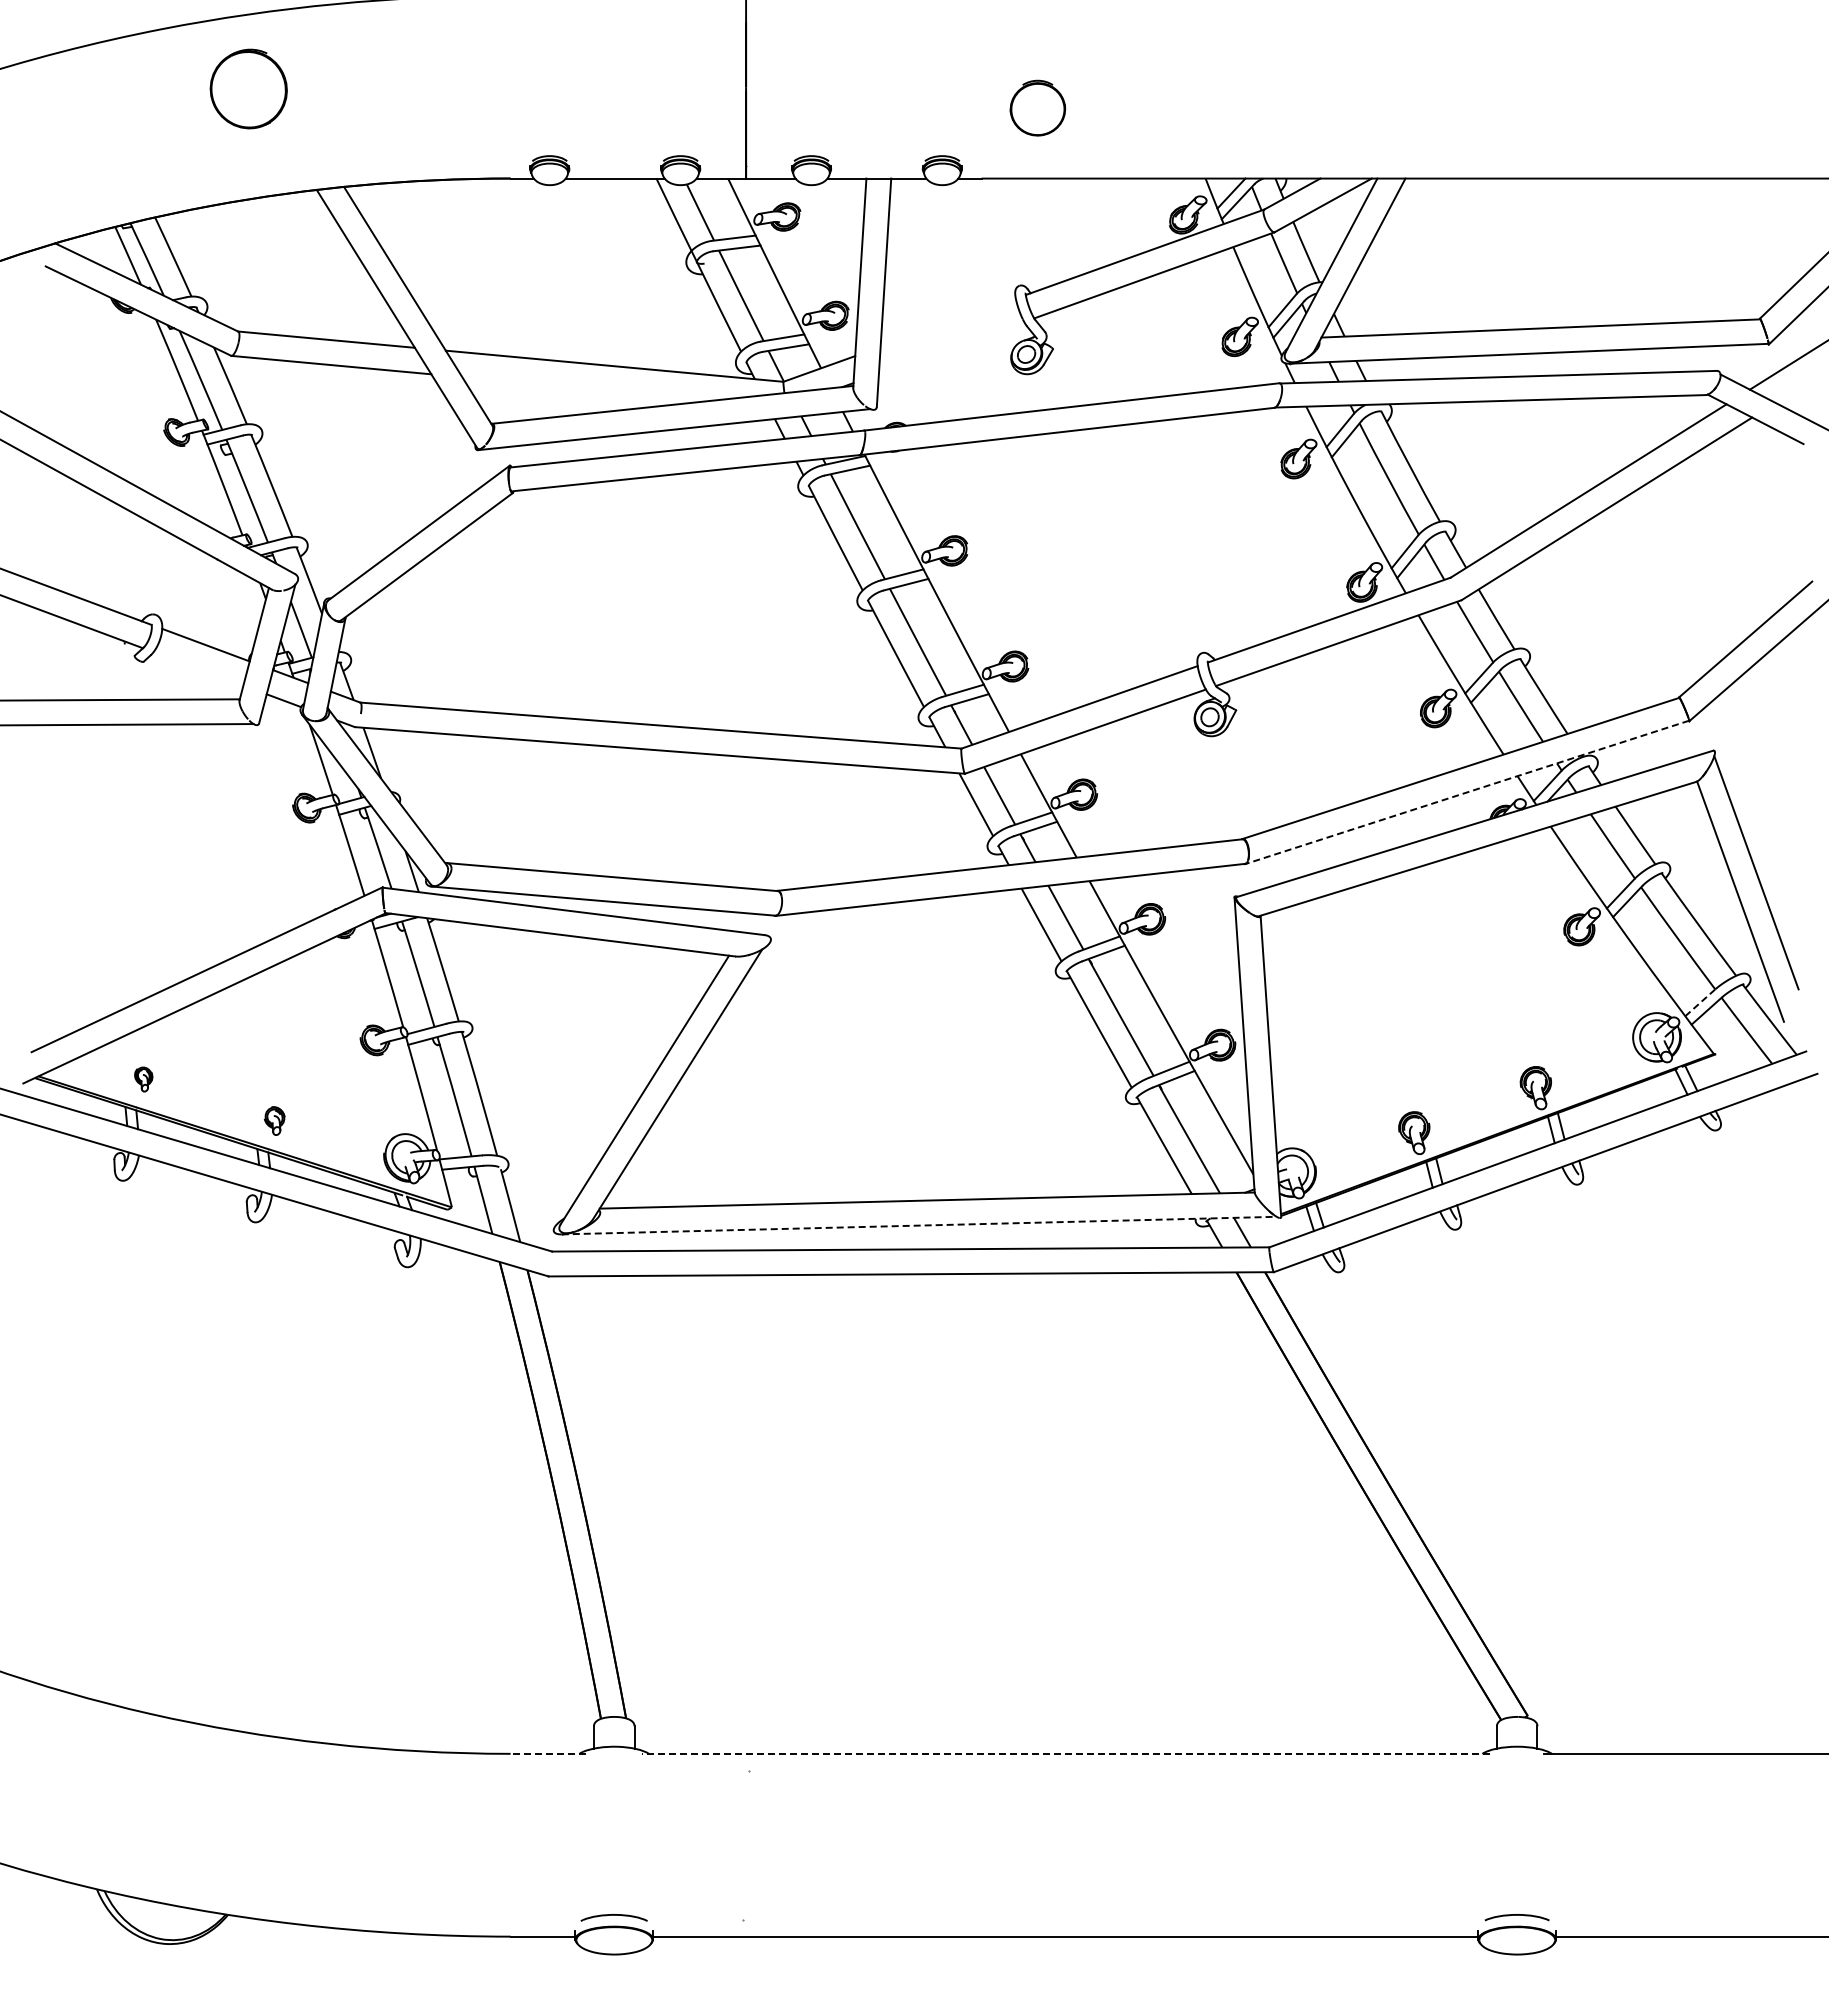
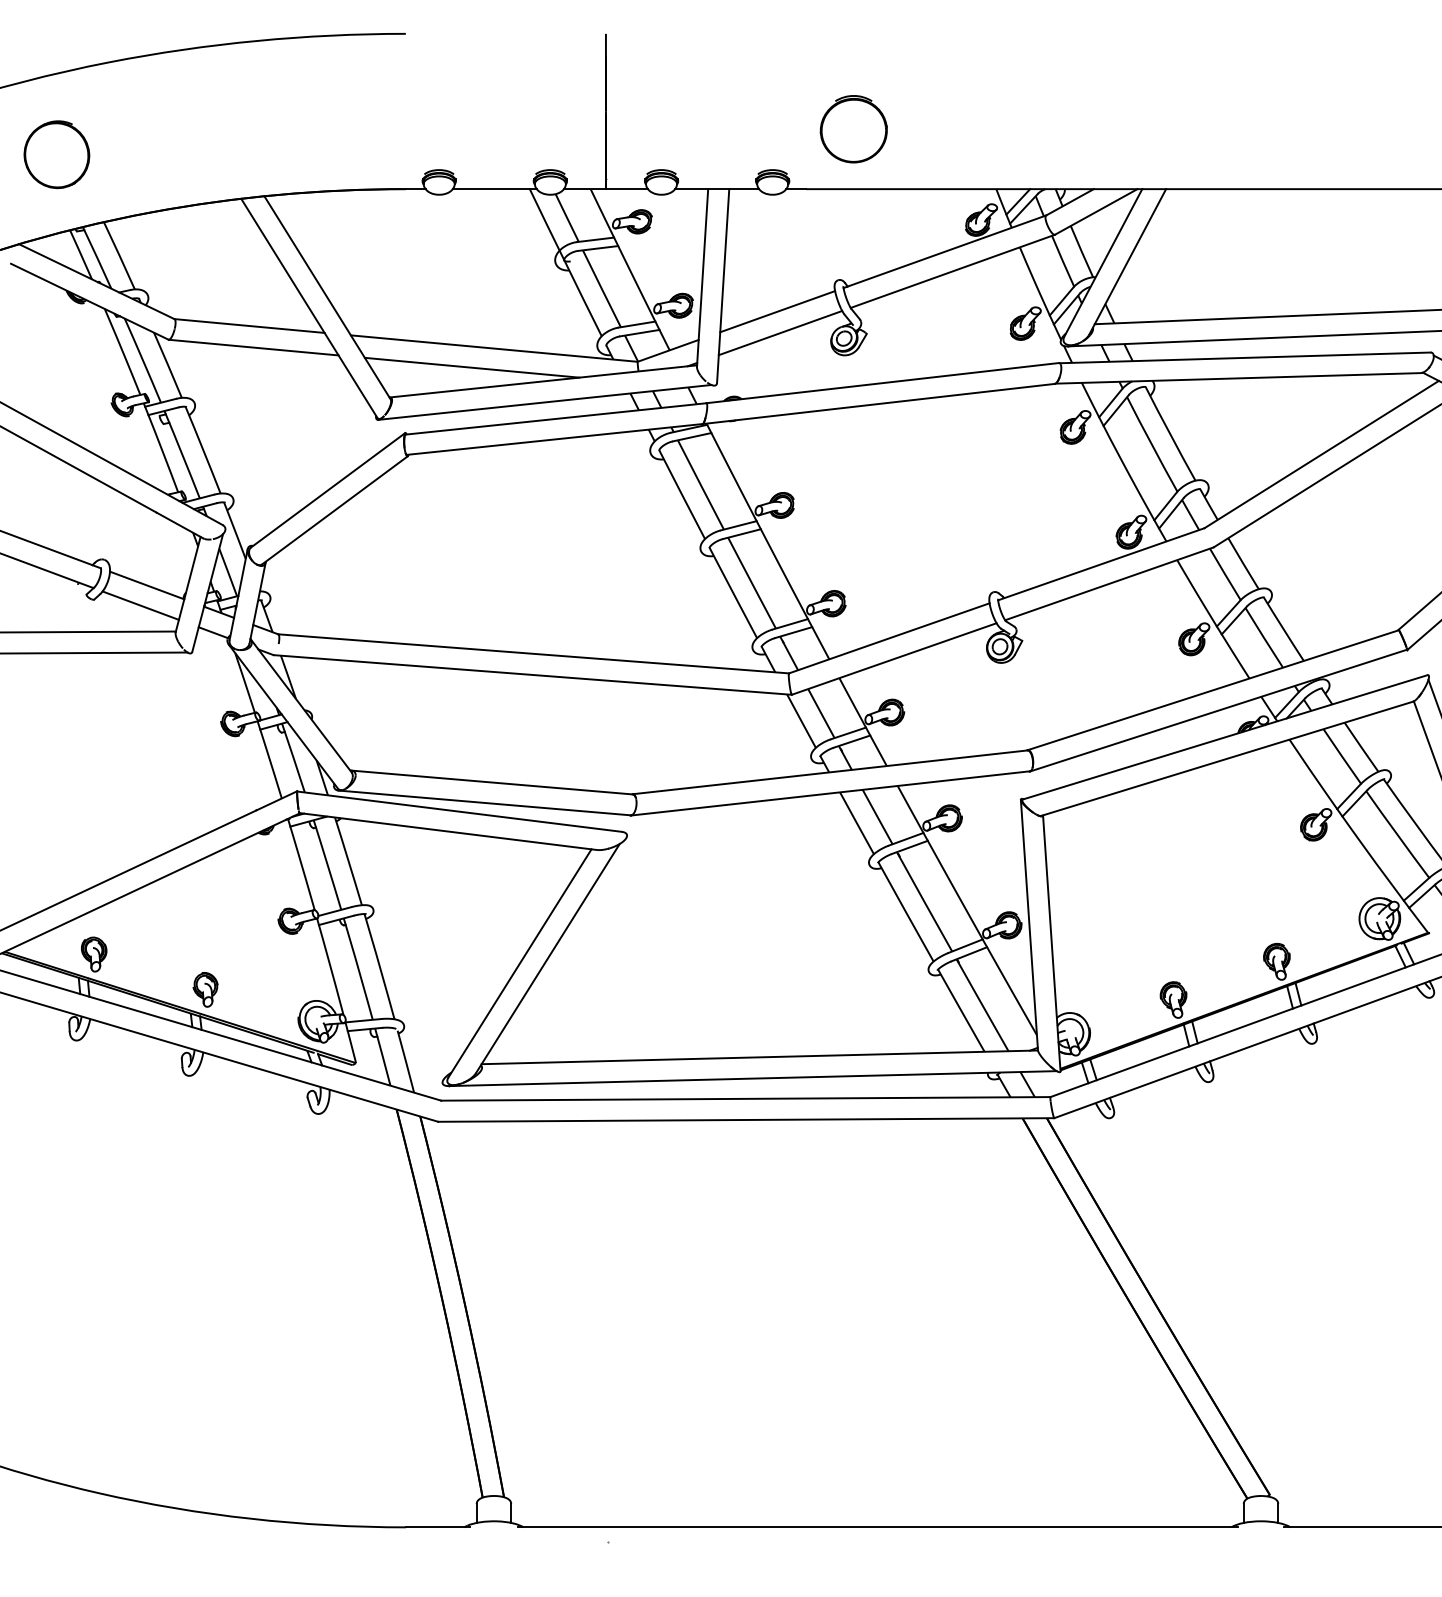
part: (248, 88) -> (56, 154), moved
part: (1037, 108) -> (853, 129), size x1.43
line: (947, 322) -> (777, 311), added
line: (951, 347) -> (780, 332), added
line: (588, 388) -> (472, 367), added
line: (198, 668) -> (140, 605), added
line: (1466, 792) -> (1217, 710), dashed -> solid
line: (1700, 1002) -> (1416, 889), dashed -> solid
part: (143, 1079) -> (94, 954), size x1.67
part: (274, 1120) -> (205, 989), size x1.43
line: (919, 1225) -> (753, 1078), dashed -> solid
line: (548, 1753) -> (438, 1527), dashed -> solid
line: (1065, 1753) -> (877, 1527), dashed -> solid

